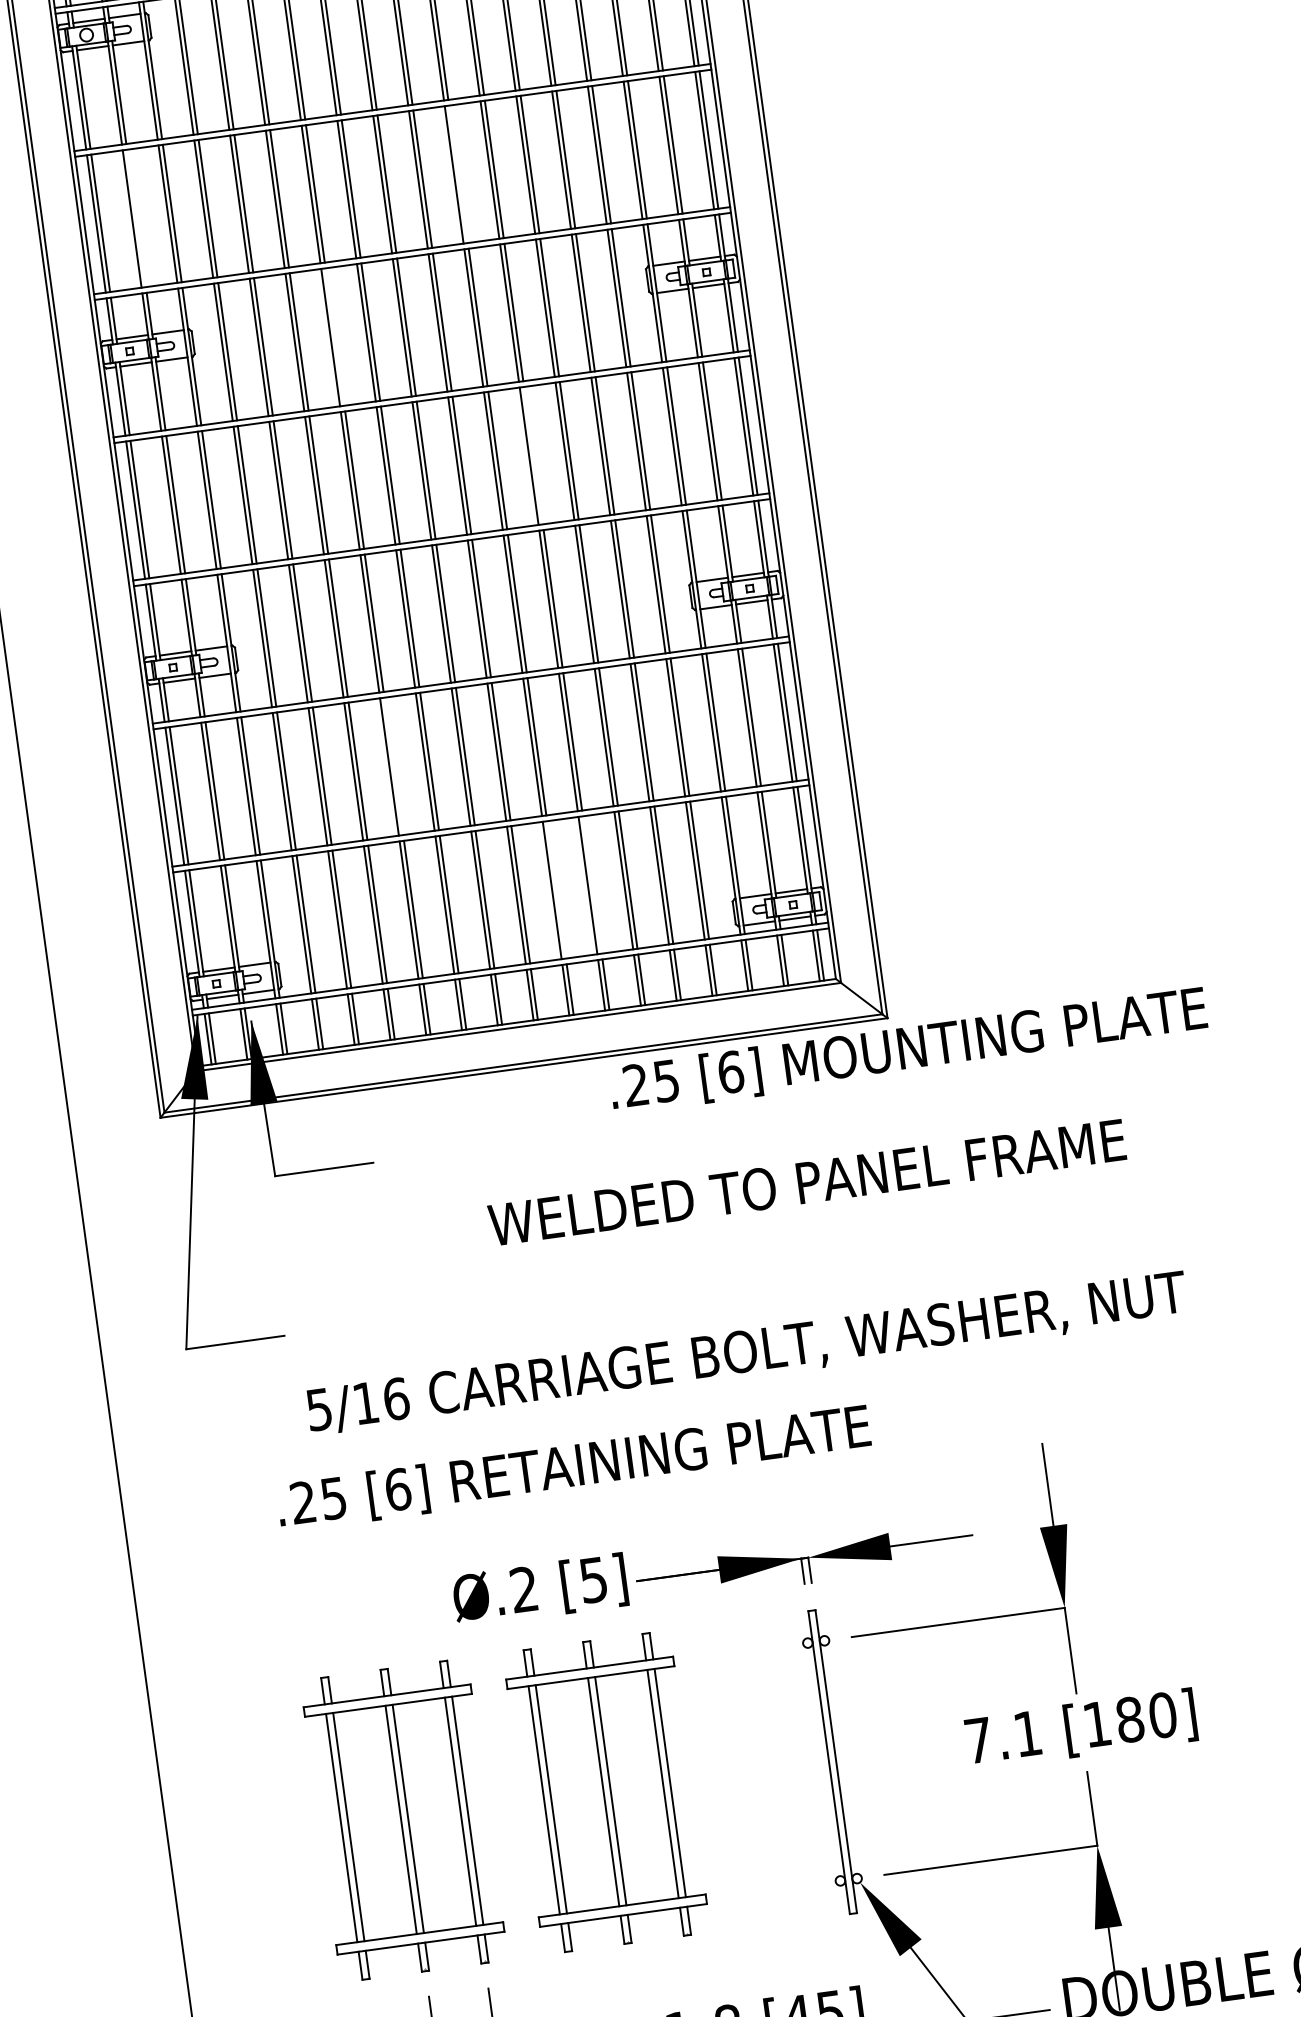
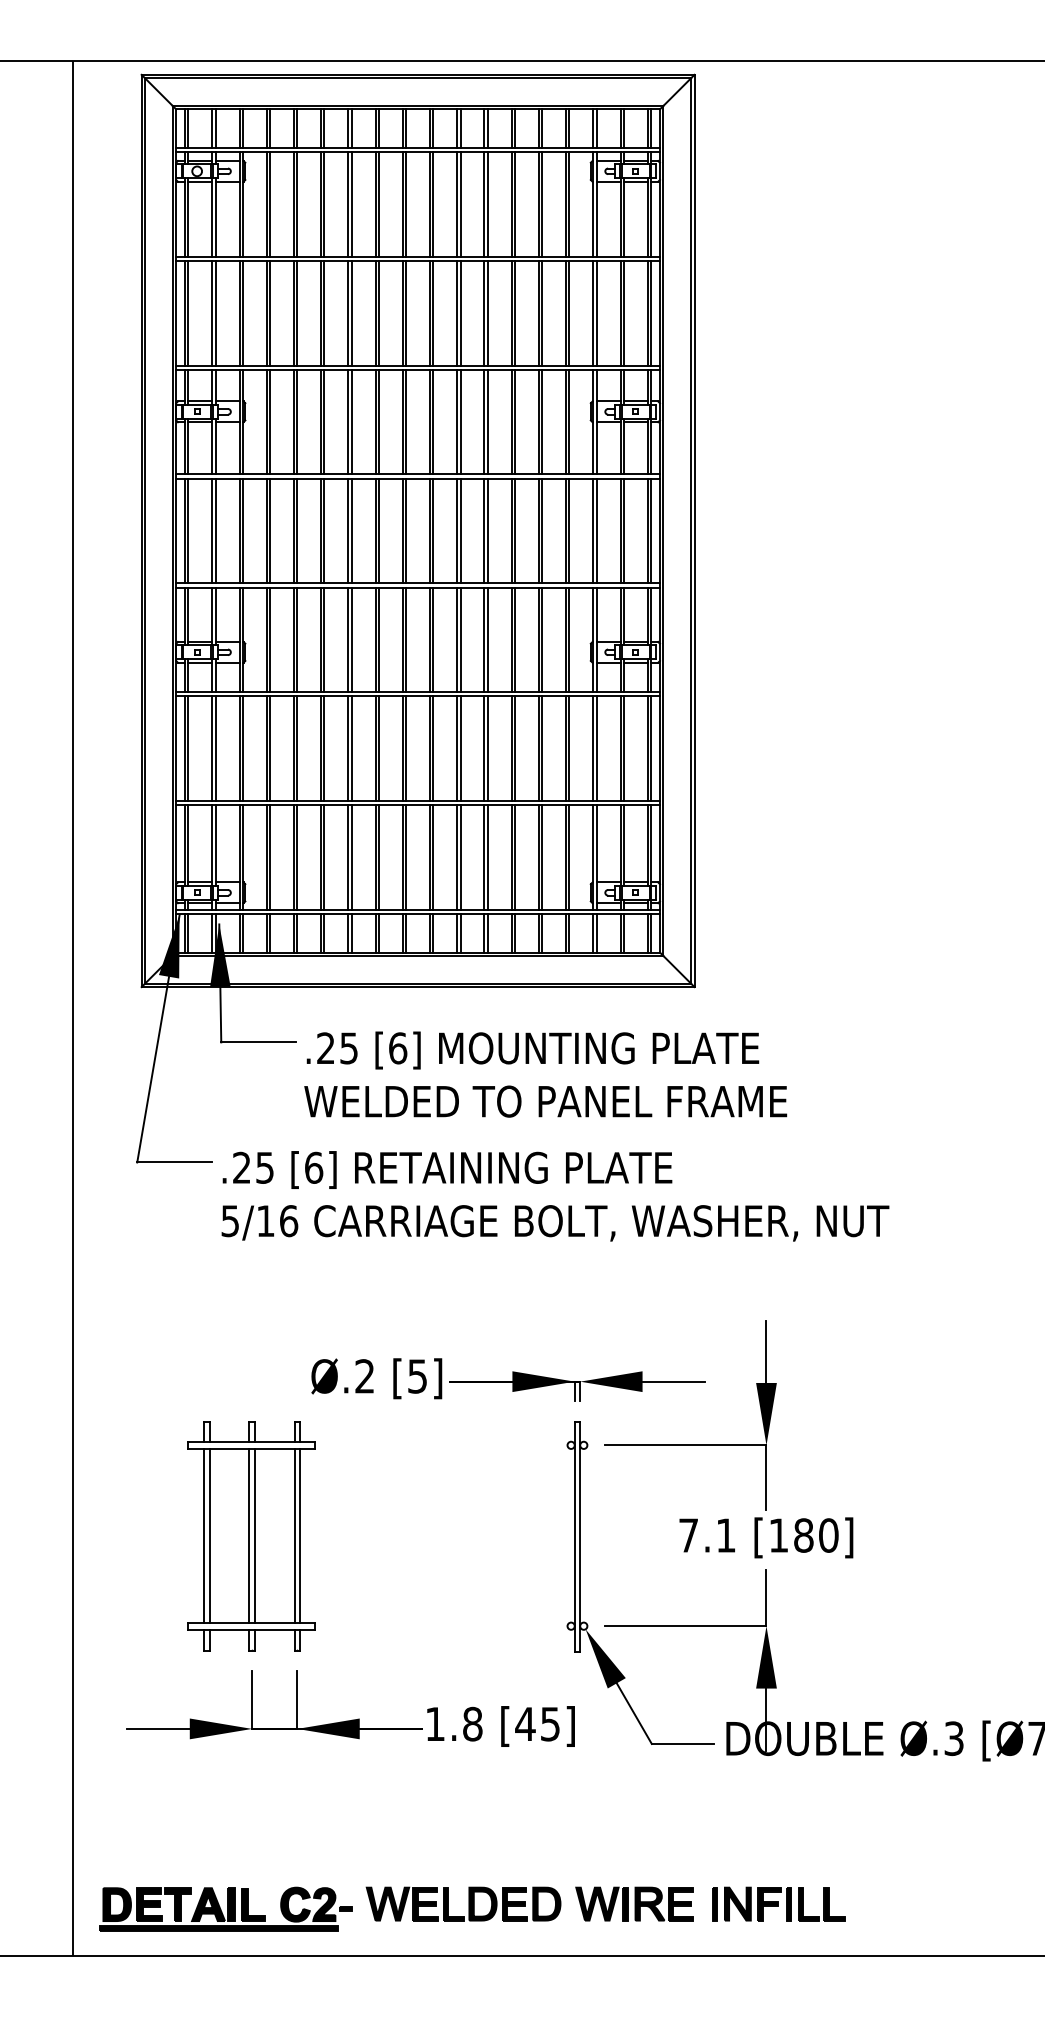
line: (458, 174) -> (460, 313), added
line: (136, 218) -> (215, 313), added
line: (334, 336) -> (351, 421), added
line: (533, 455) -> (487, 530), added
line: (393, 766) -> (351, 748), added
line: (591, 885) -> (487, 857), added
line: (556, 889) -> (460, 857), added
text: (908, 1050) -> (532, 1050), moved
text: (806, 1182) -> (545, 1101), moved
text: (573, 1467) -> (447, 1169), moved
part: (606, 1792) -> (405, 1536), removed

